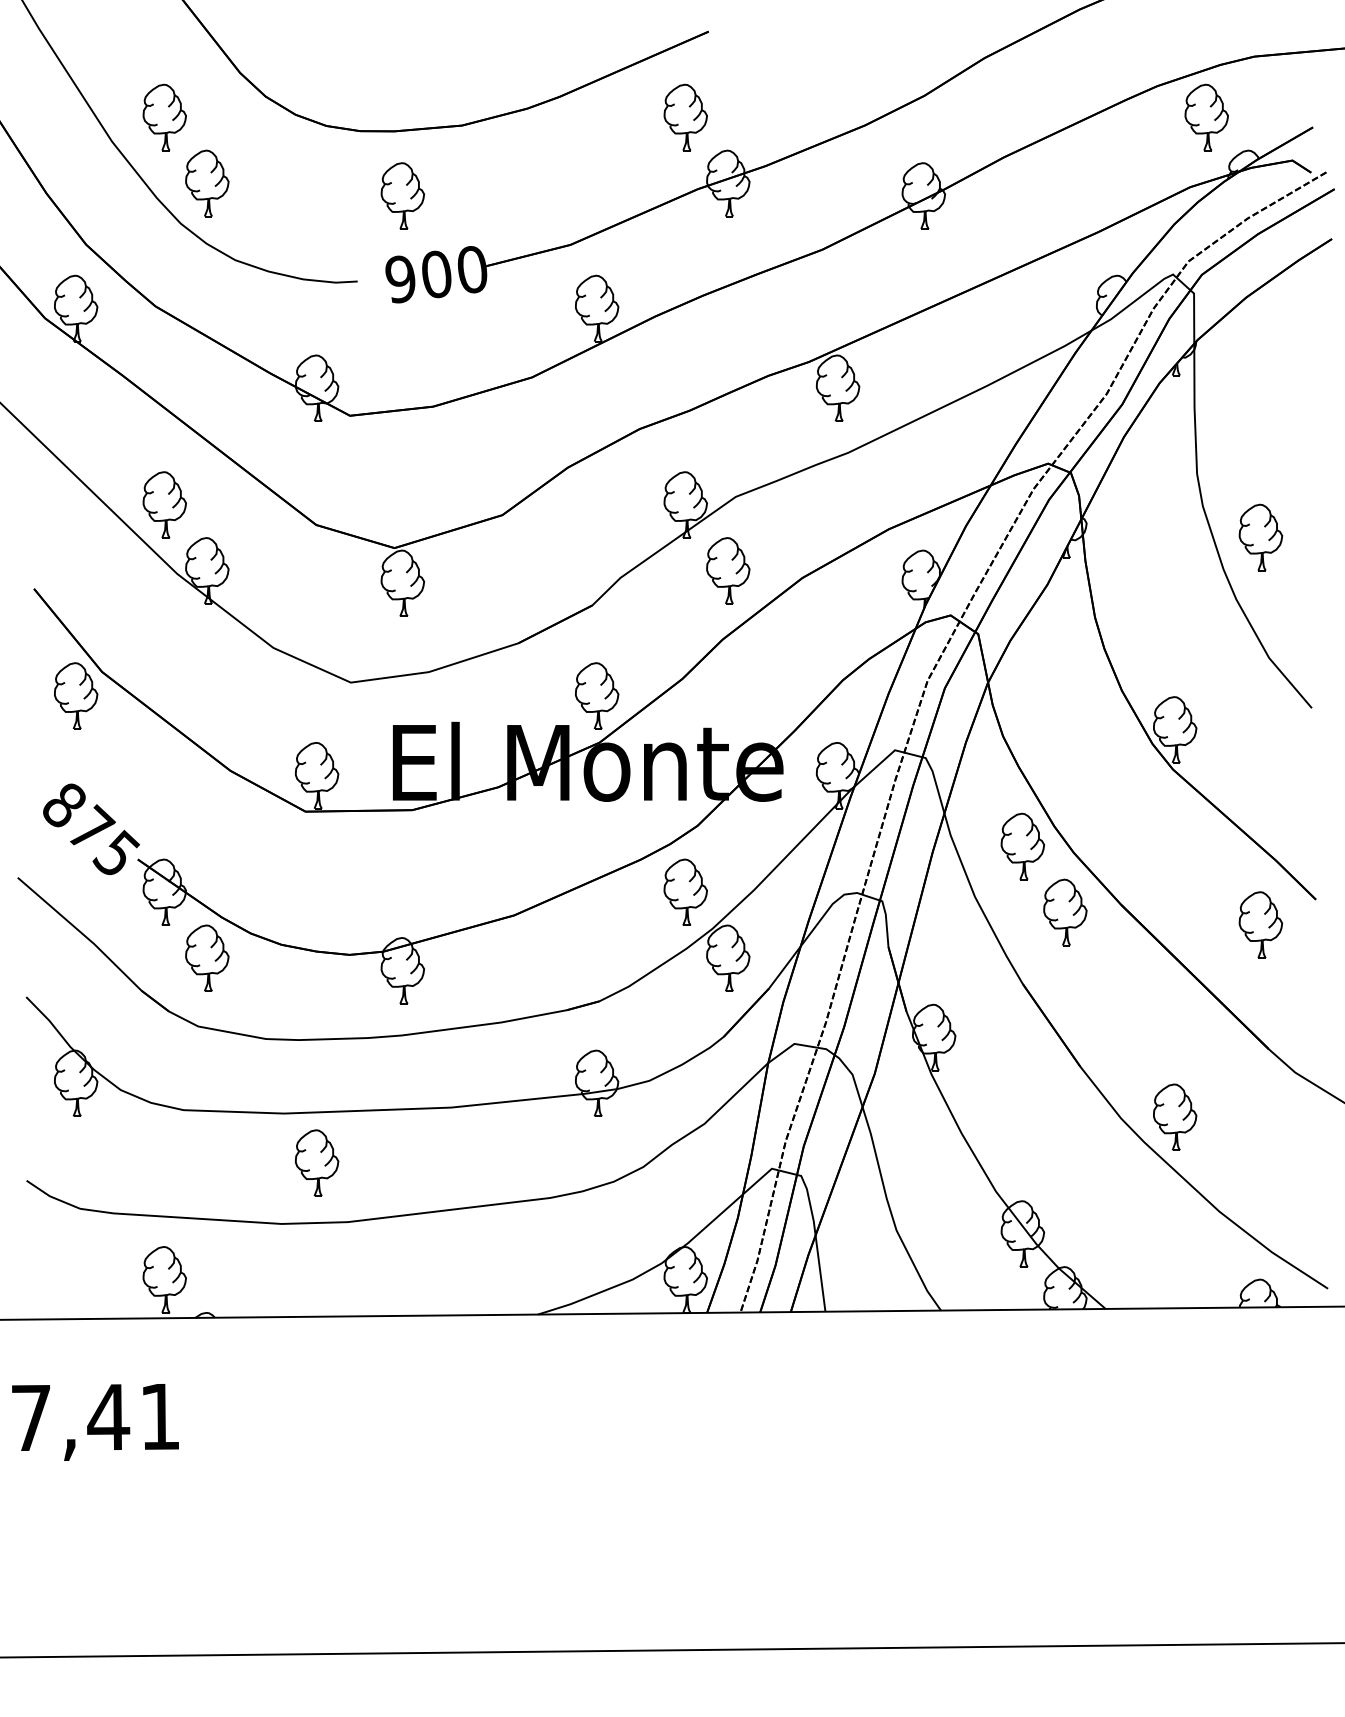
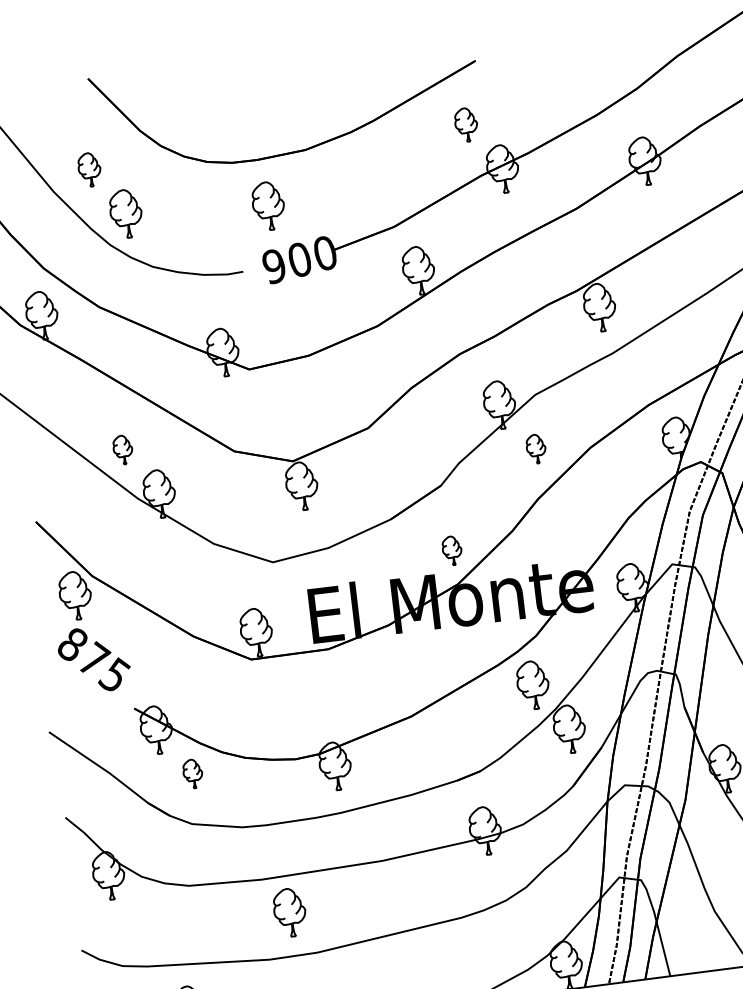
part: (164, 117) -> (89, 169), size x0.7
part: (685, 117) -> (466, 124), size x0.7
part: (164, 504) -> (122, 449), size x0.6
part: (728, 570) -> (536, 448), size x0.6
part: (597, 695) -> (452, 550), size x0.6
text: (91, 829) -> (94, 659), moved
part: (207, 957) -> (193, 773), size x0.6

